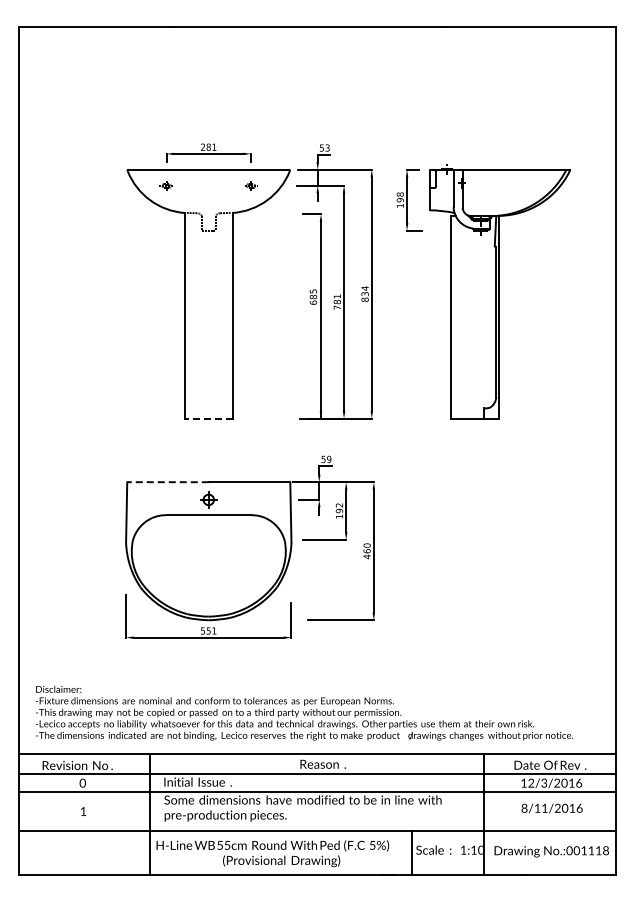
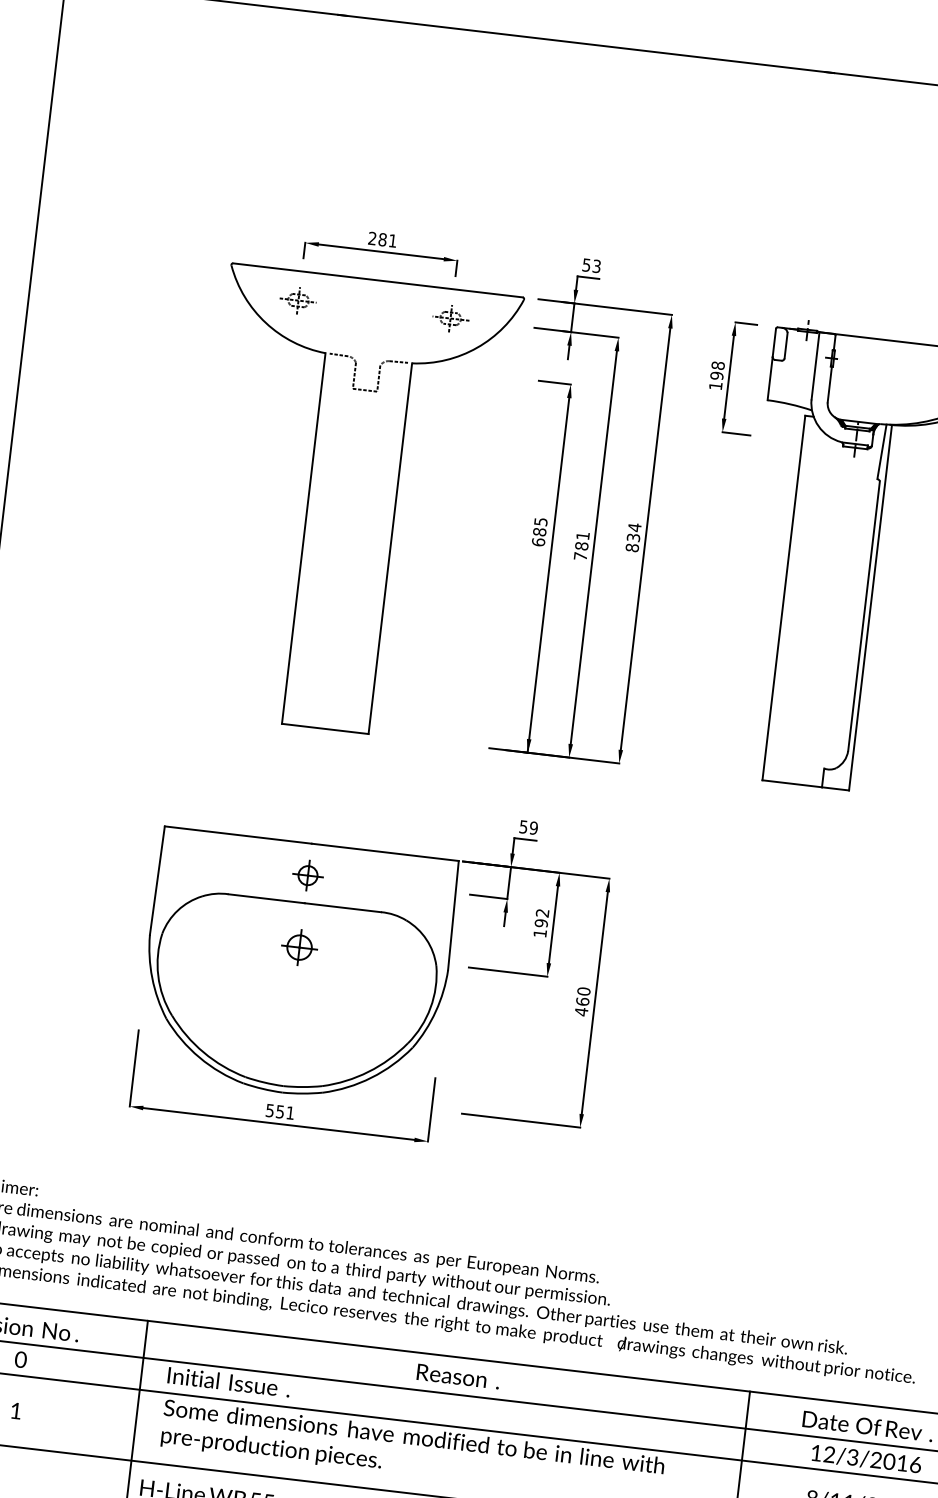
part: (166, 185) -> (298, 299), size x1.43
part: (251, 185) -> (451, 317), size x1.43
line: (208, 418) -> (324, 728), dashed -> solid
line: (168, 482) -> (239, 835), dashed -> solid
part: (208, 539) -> (299, 946), added

